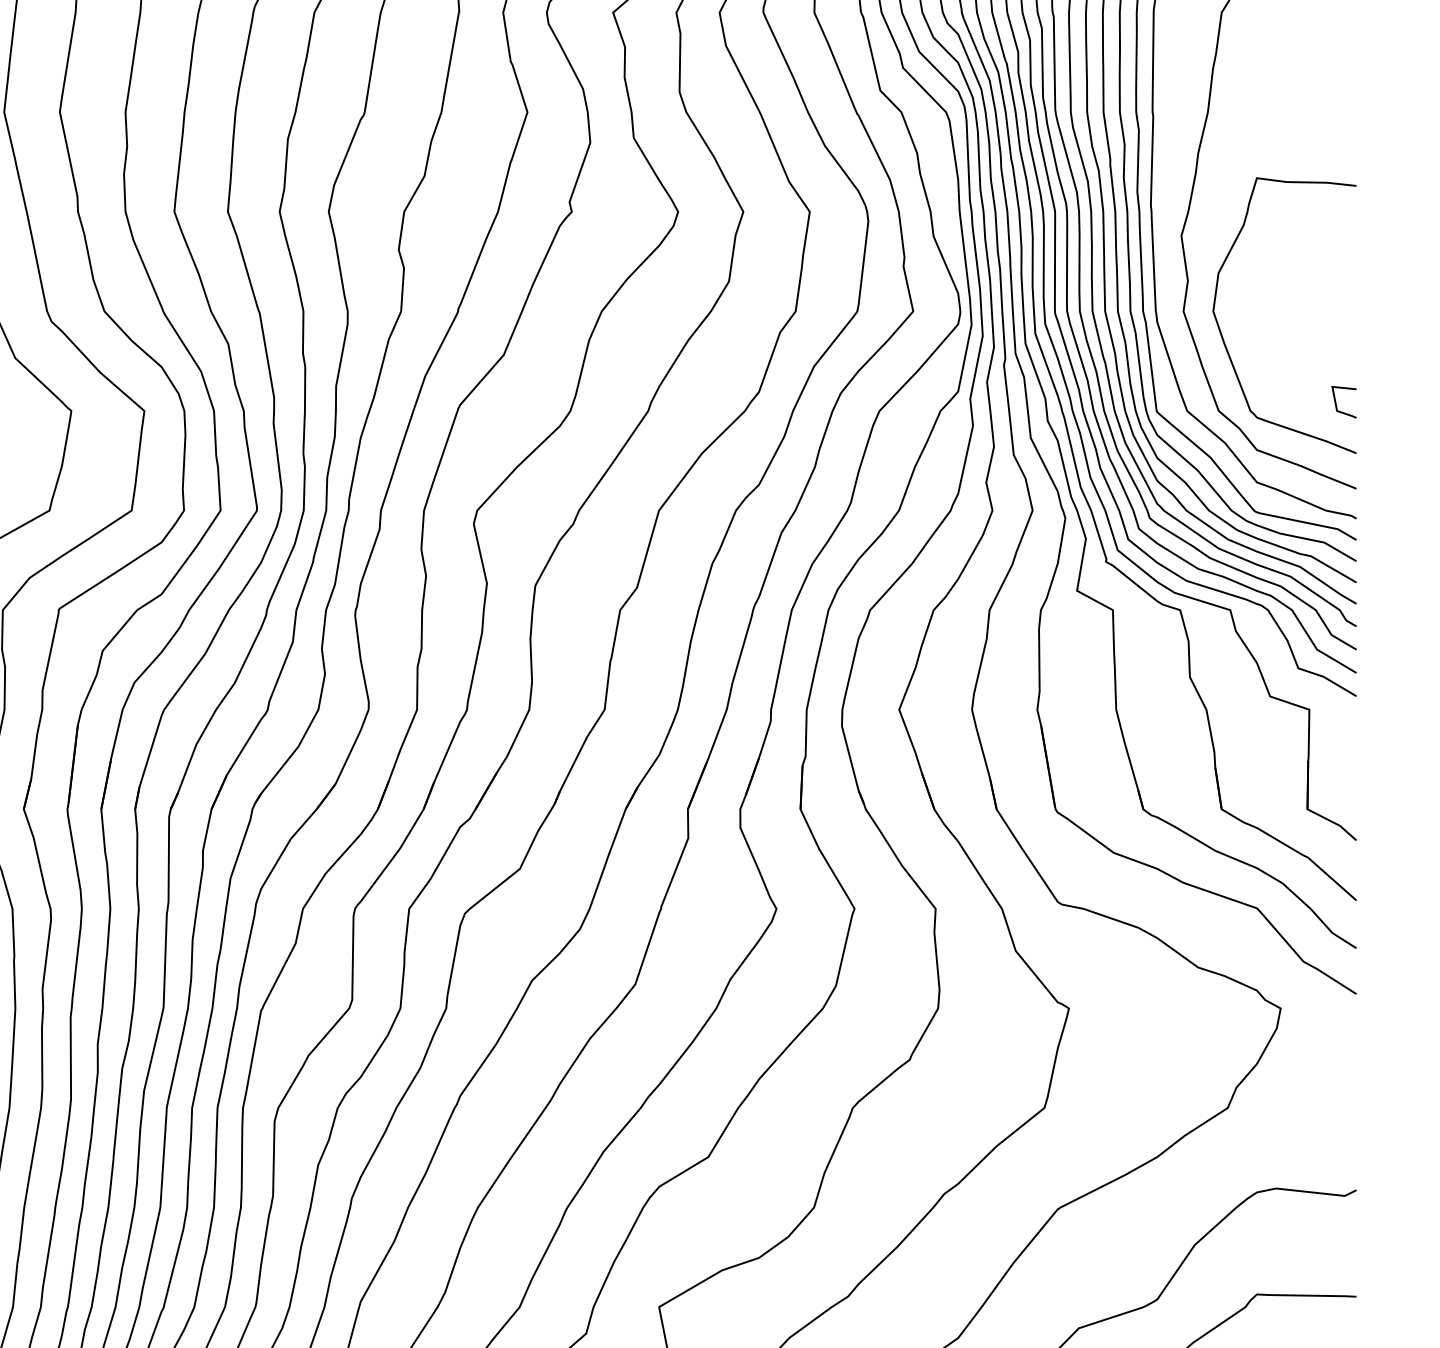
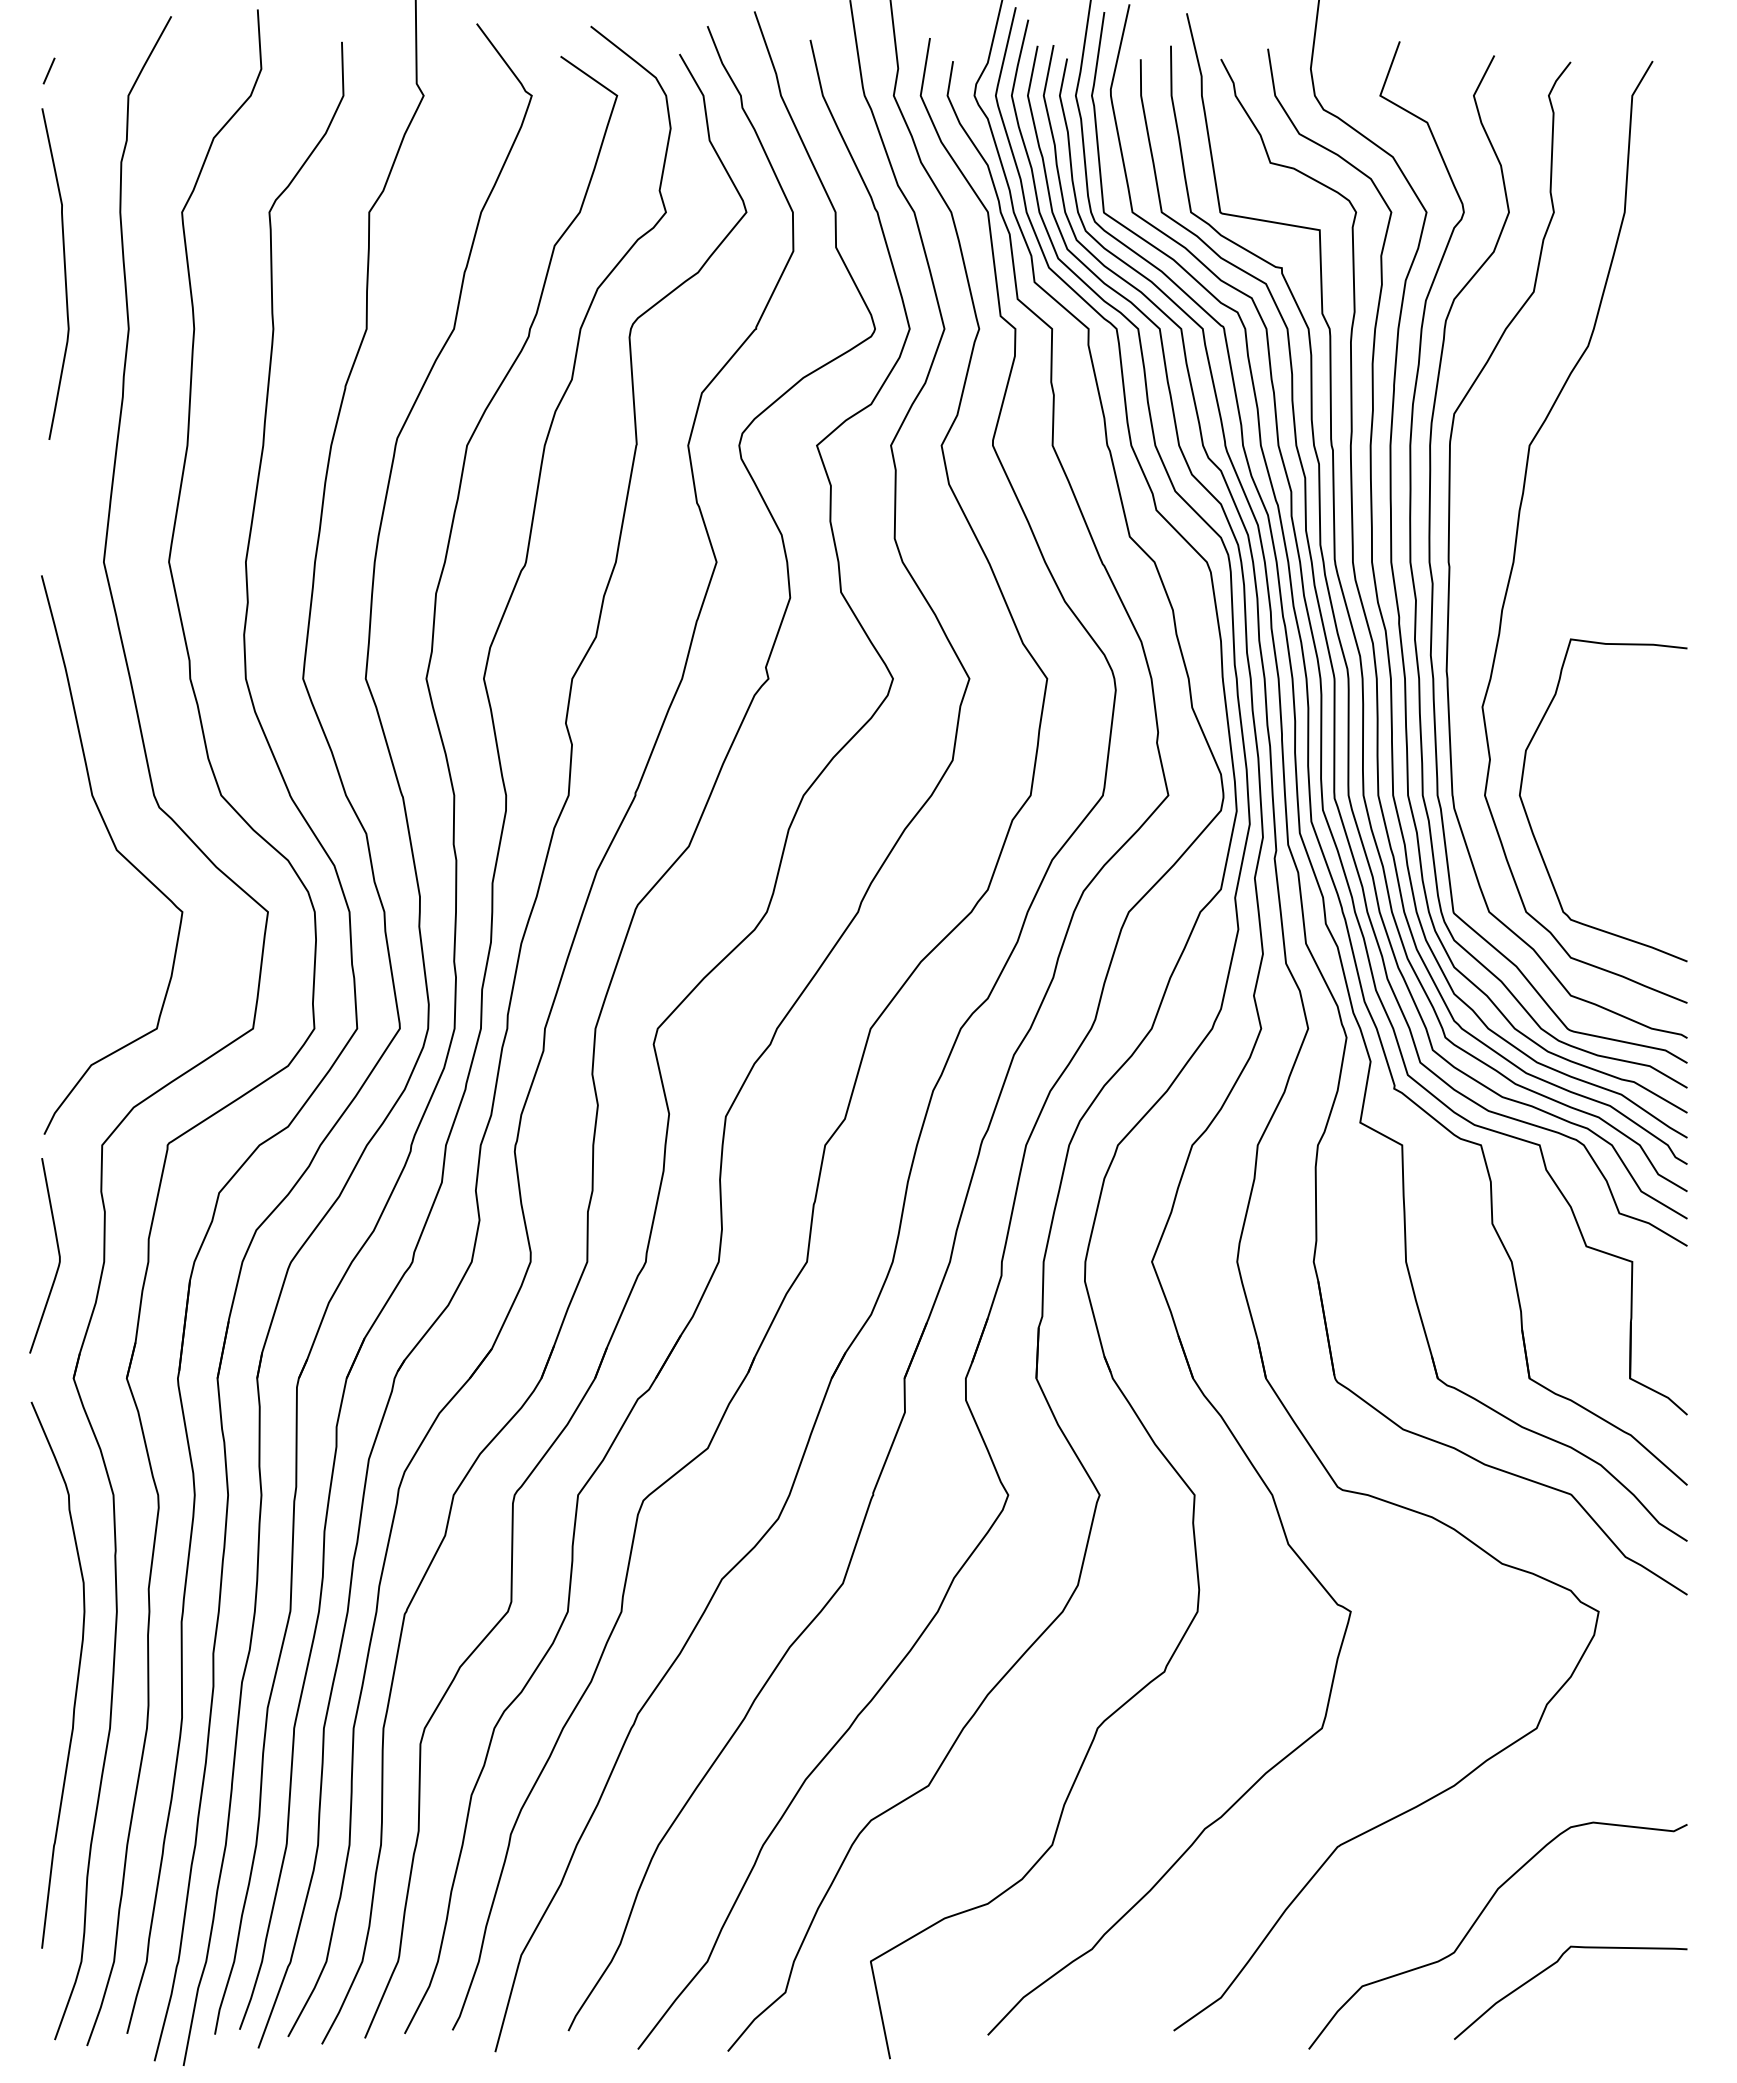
line: (1336, 404) -> (1664, 904), removed

